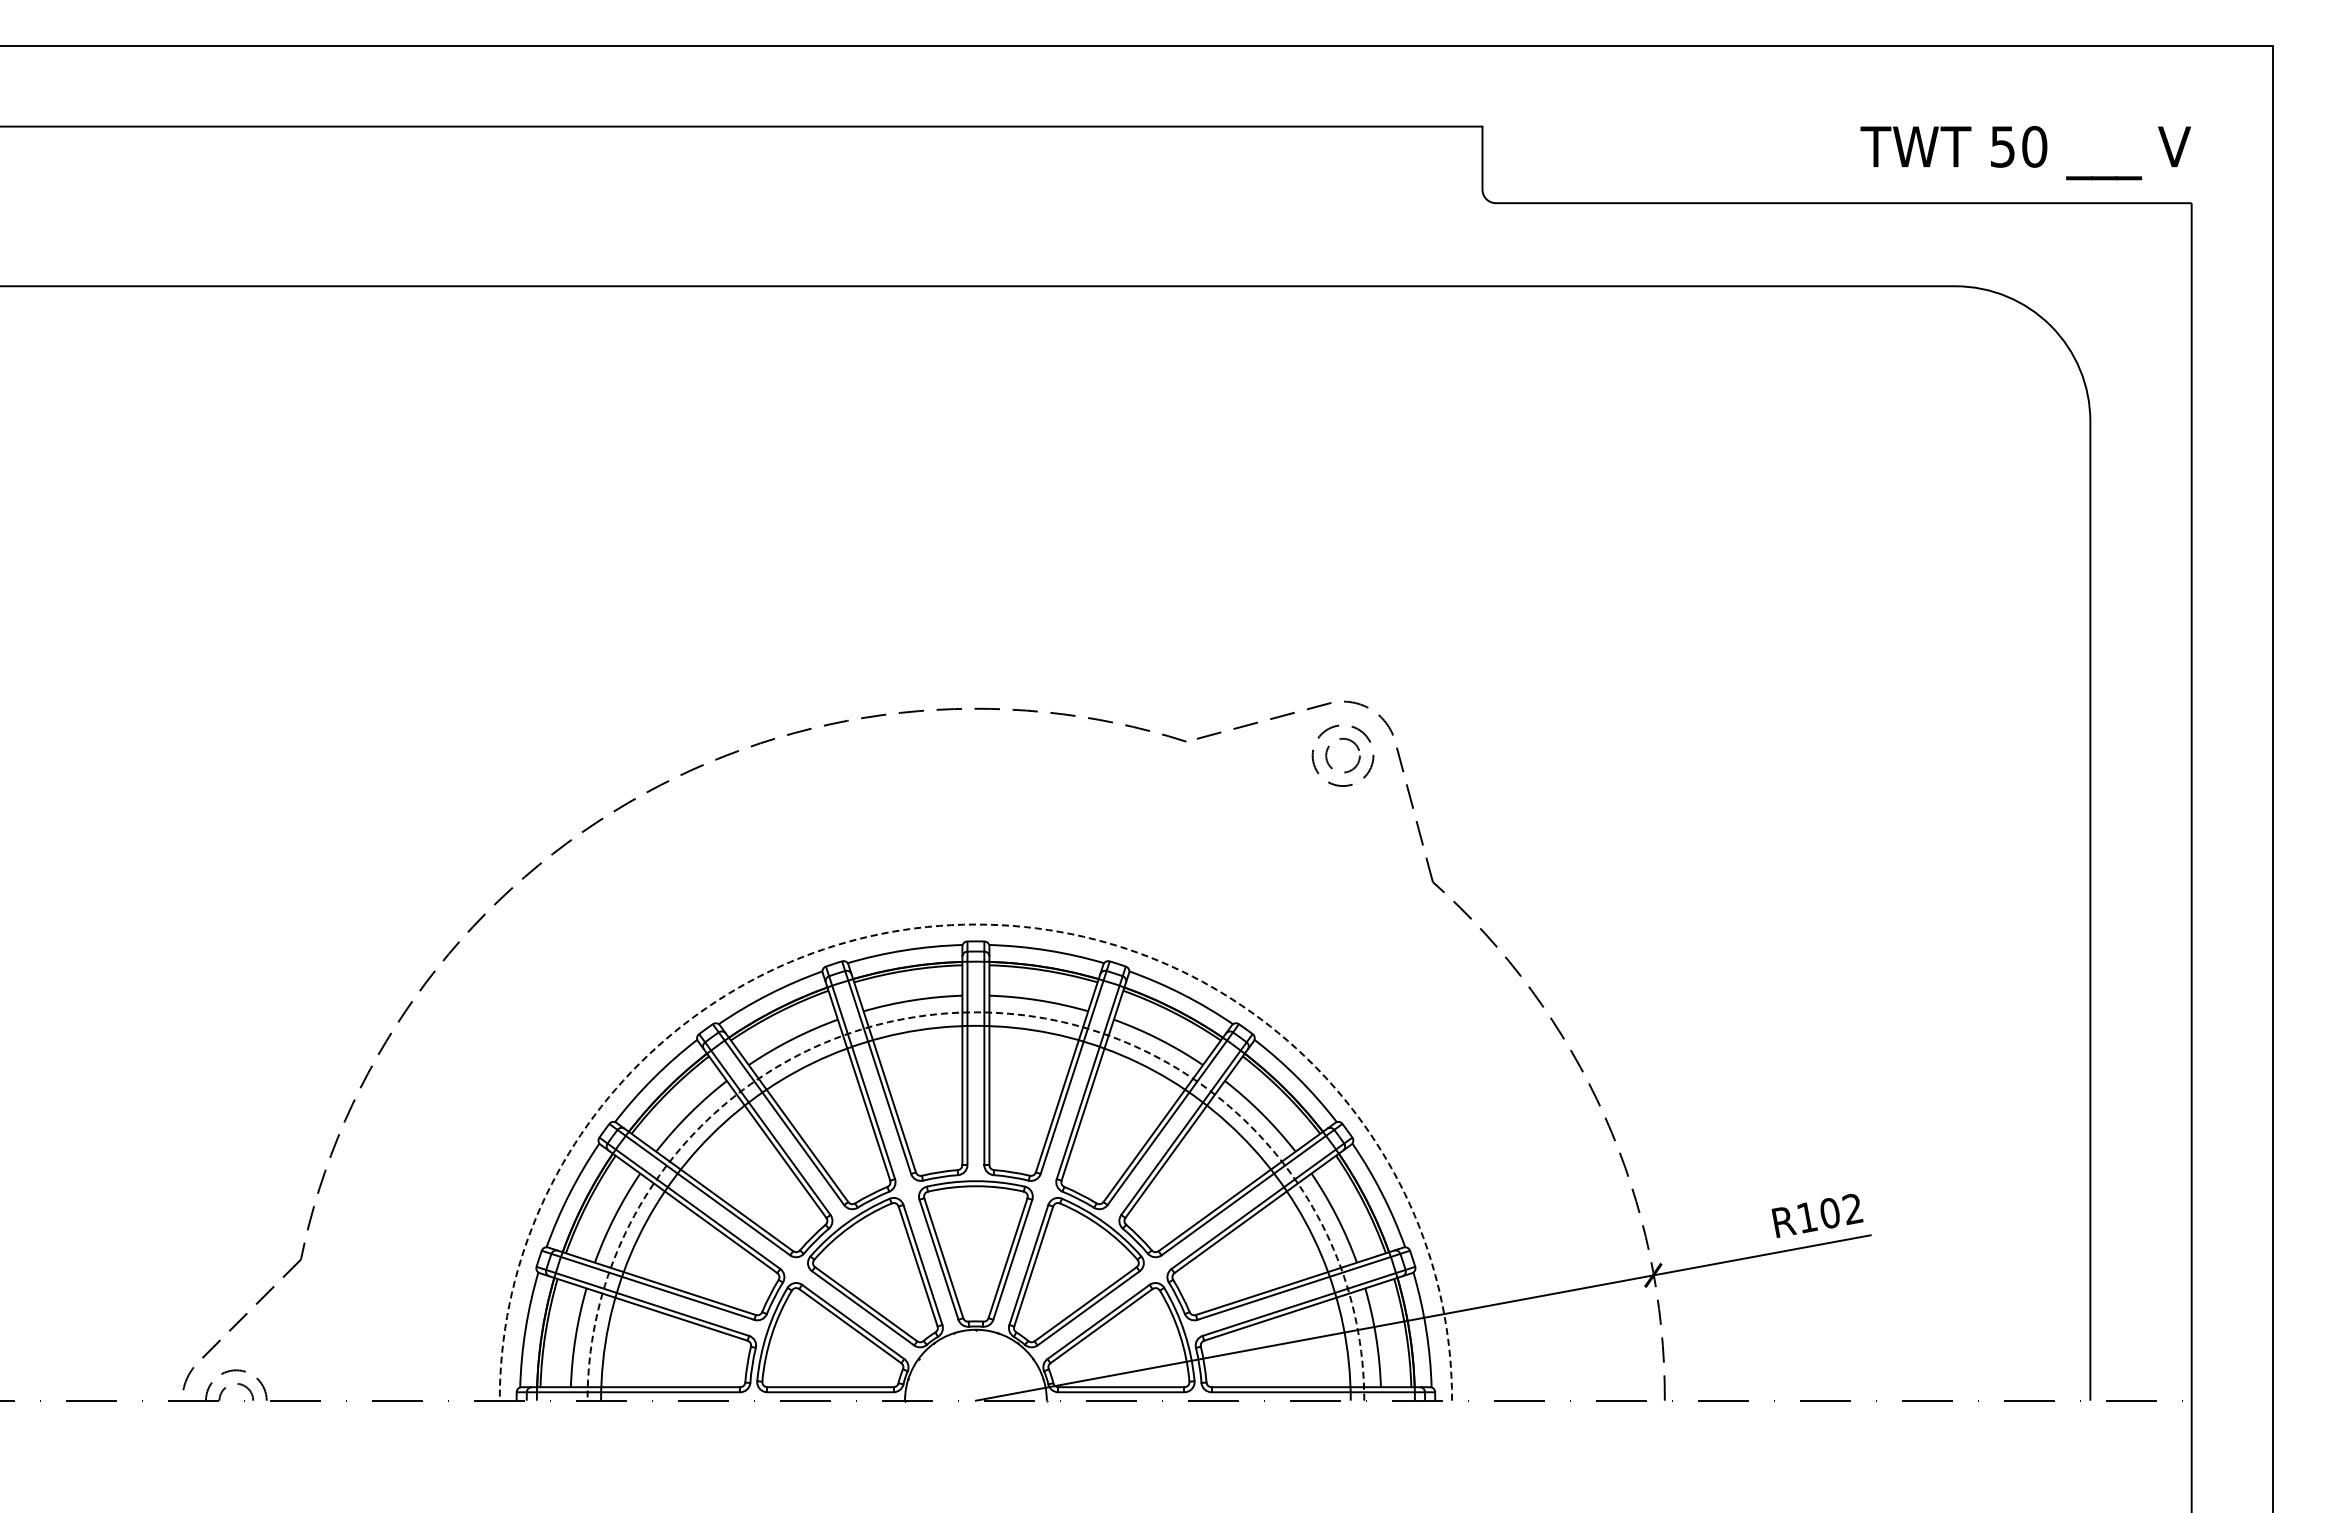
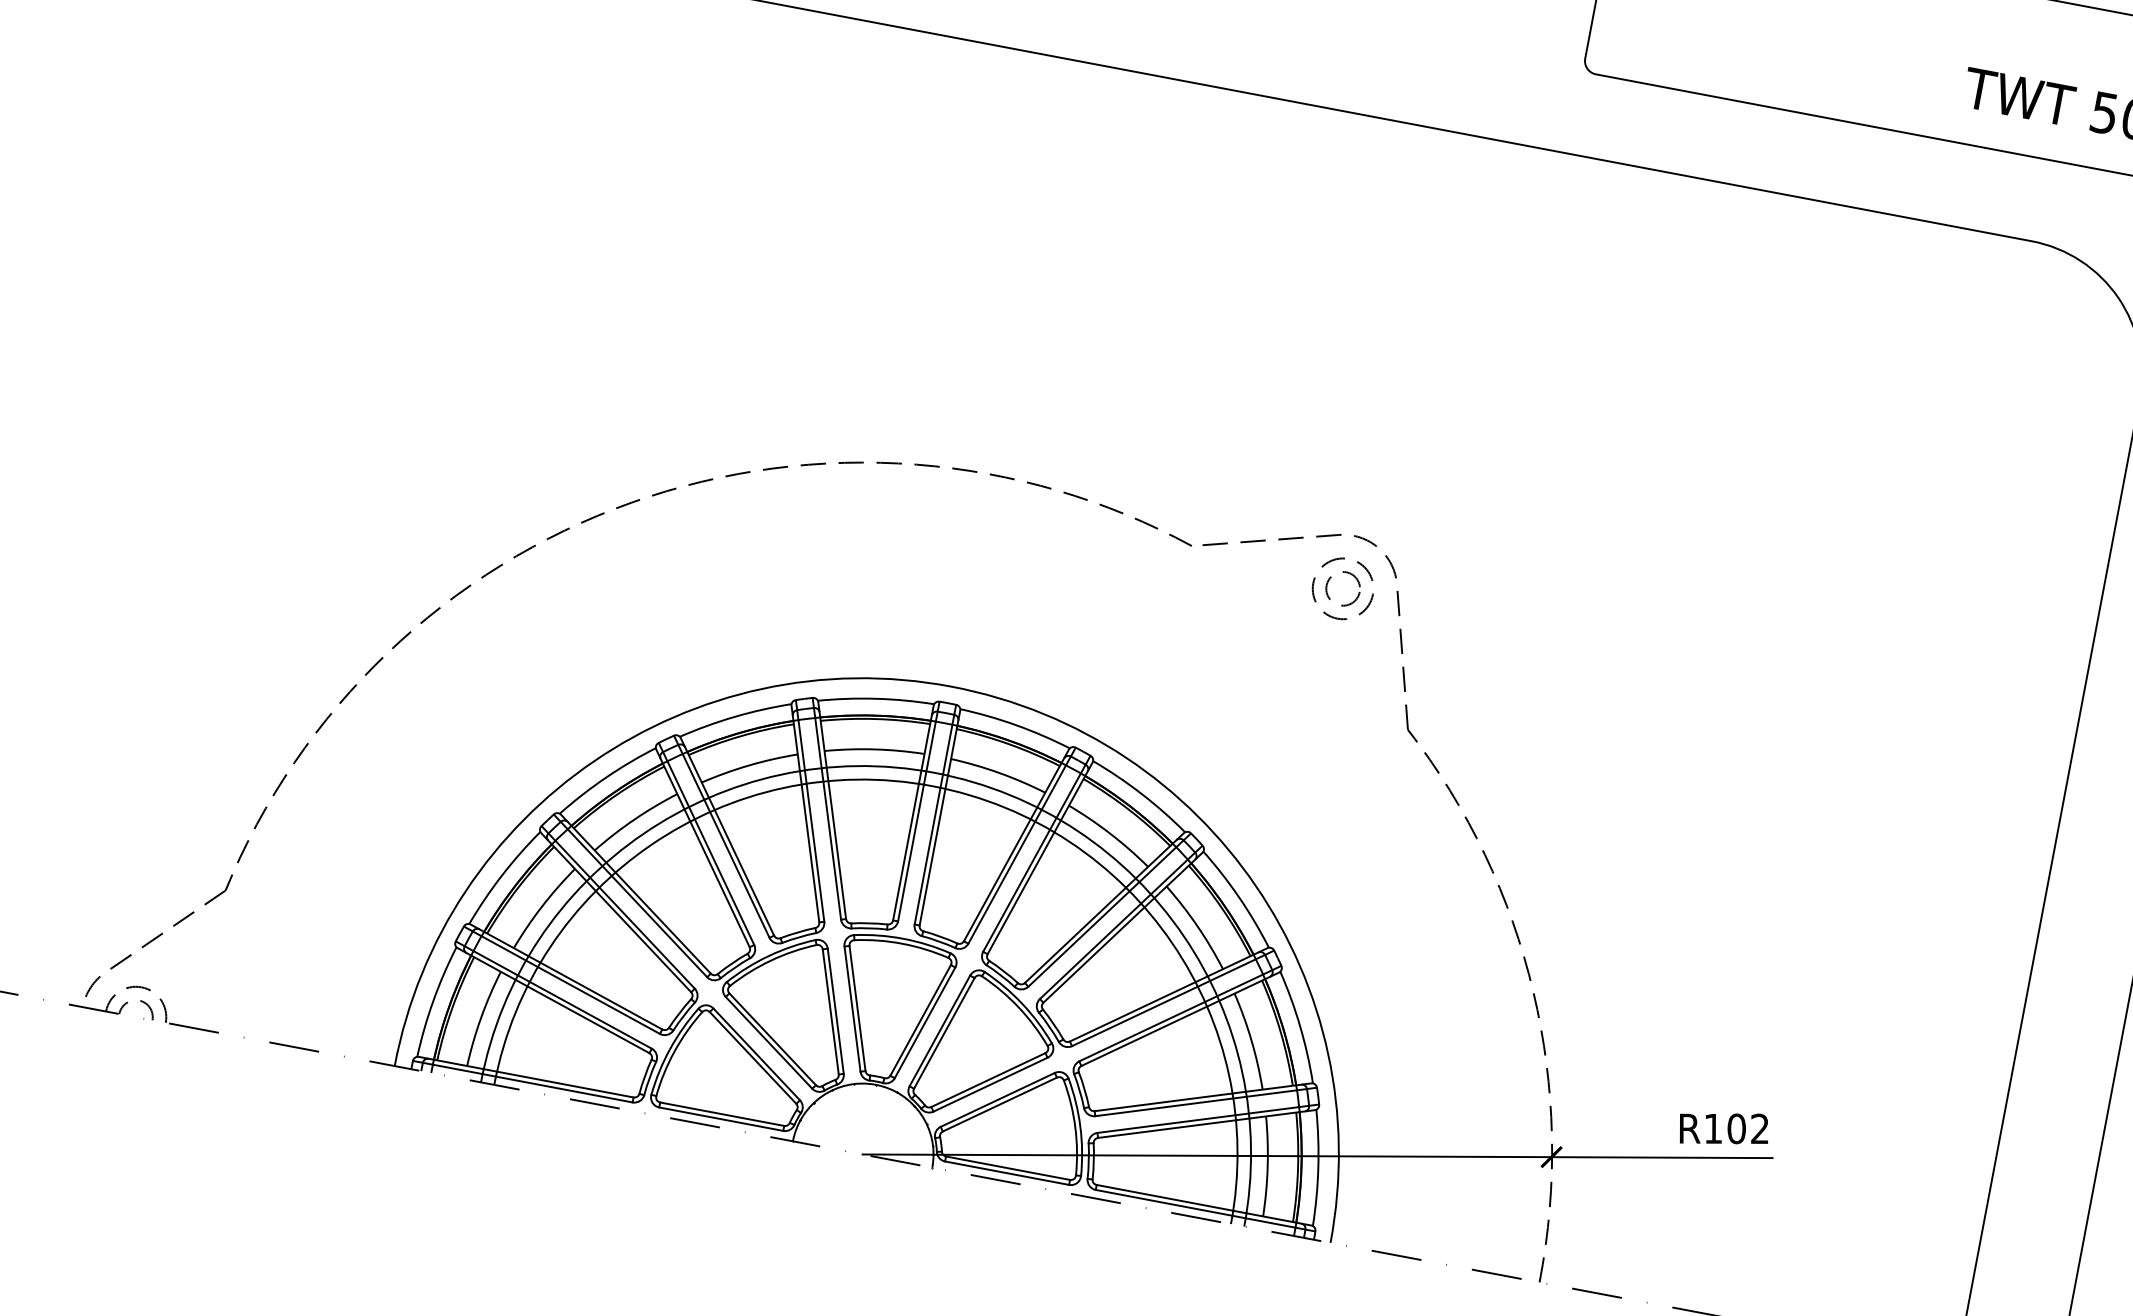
arc: (975, 924) -> (950, 686), dashed -> solid
arc: (975, 1012) -> (934, 772), dashed -> solid

